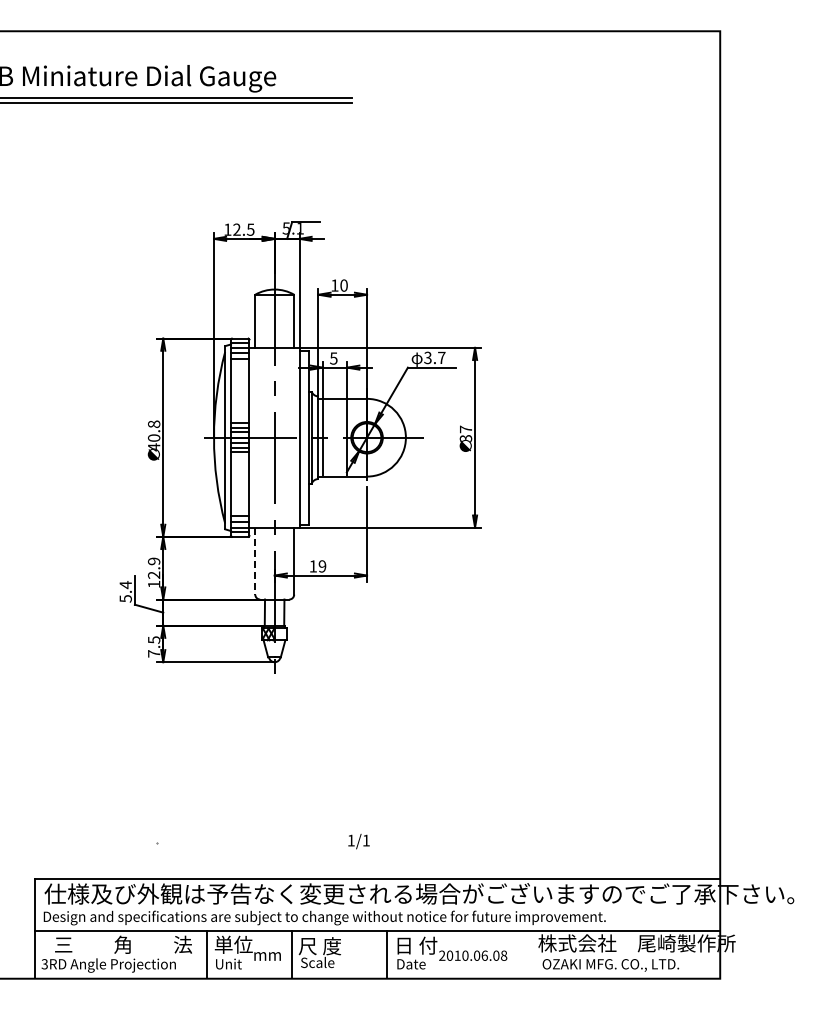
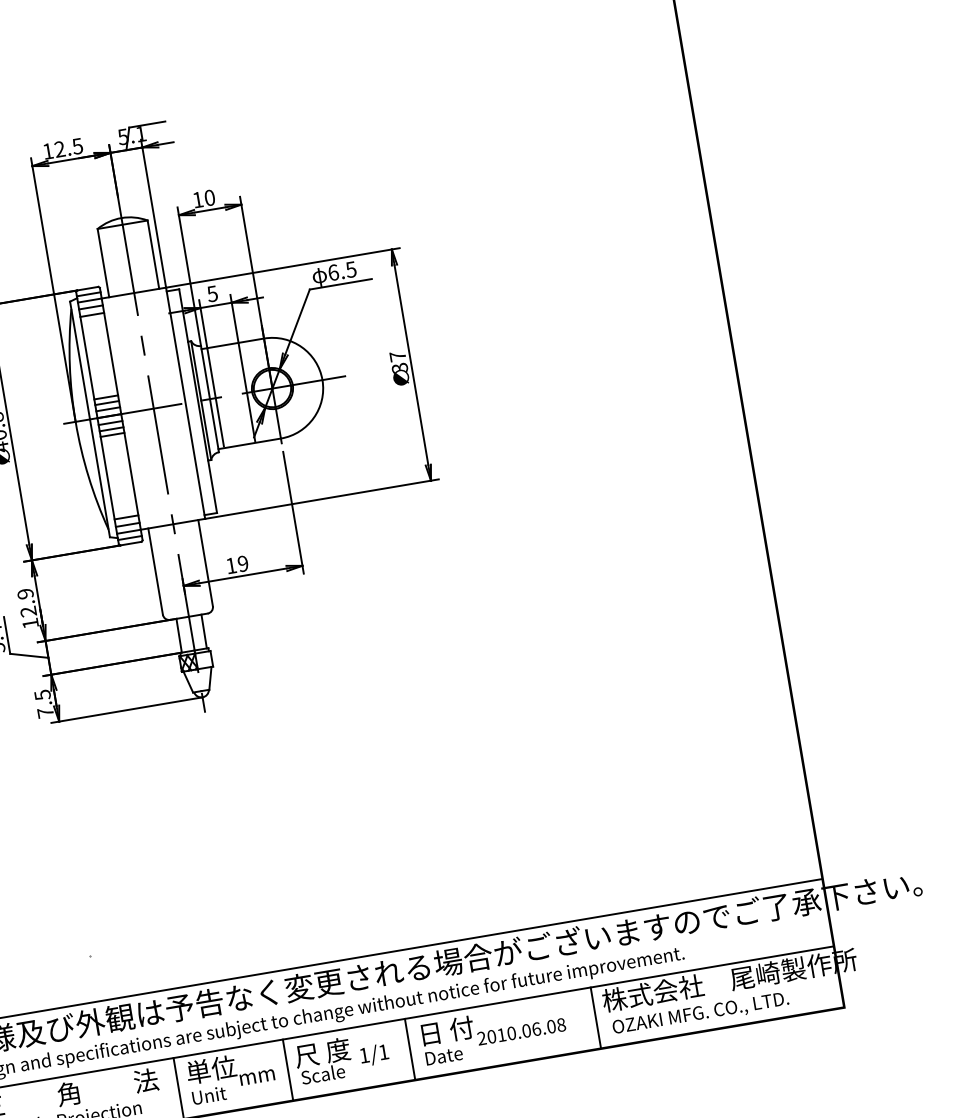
text: (434, 357) -> (341, 270), 3.7 -> 6.5
line: (255, 561) -> (155, 572), dashed -> solid
text: (358, 841) -> (373, 1055), moved
line: (531, 954) -> (596, 1017), added

